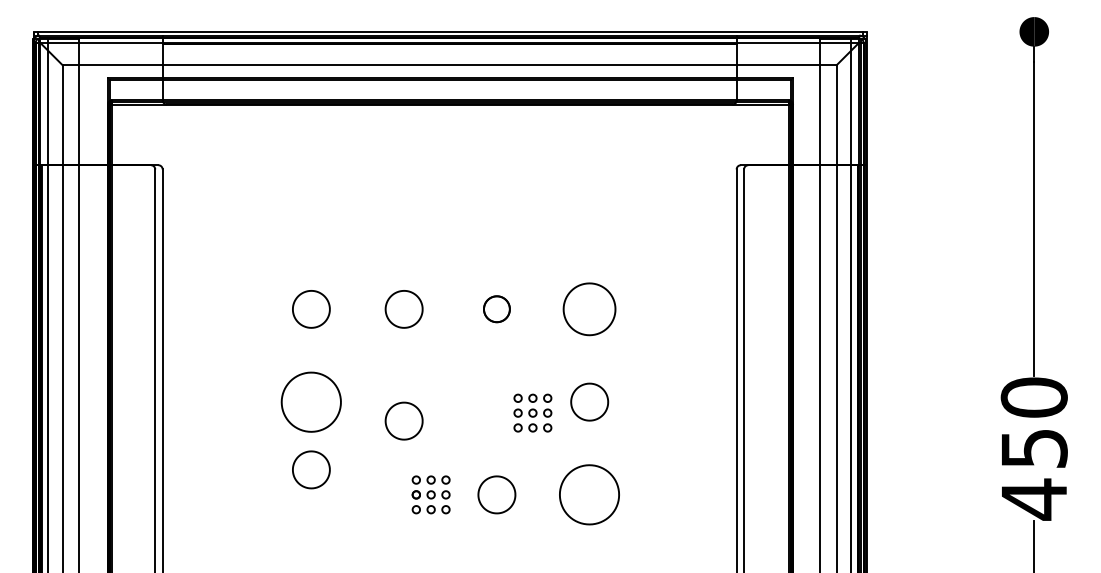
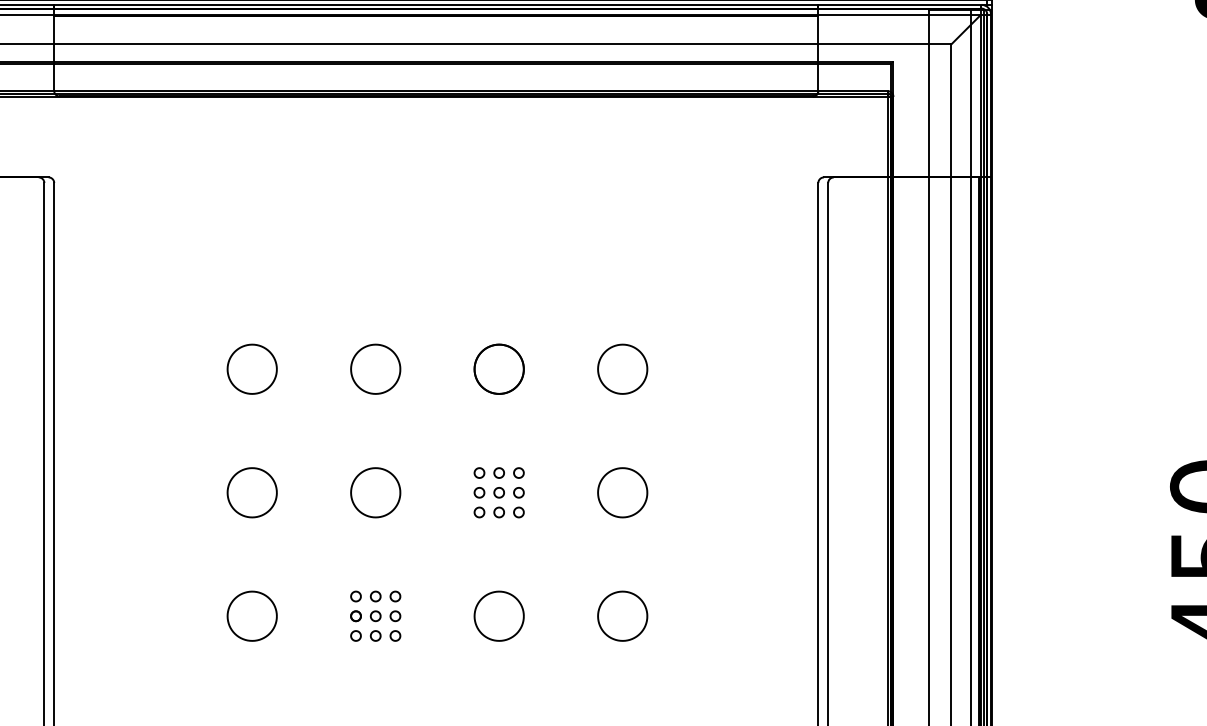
part: (496, 308) -> (498, 368), size x1.43
part: (589, 309) -> (622, 369), size x0.71
part: (311, 401) -> (252, 491), size x0.62
part: (532, 412) -> (498, 491), moved
part: (403, 420) -> (374, 491), moved
part: (311, 469) -> (252, 615), moved
part: (430, 494) -> (374, 615), moved
part: (589, 494) -> (622, 615), size x0.62

